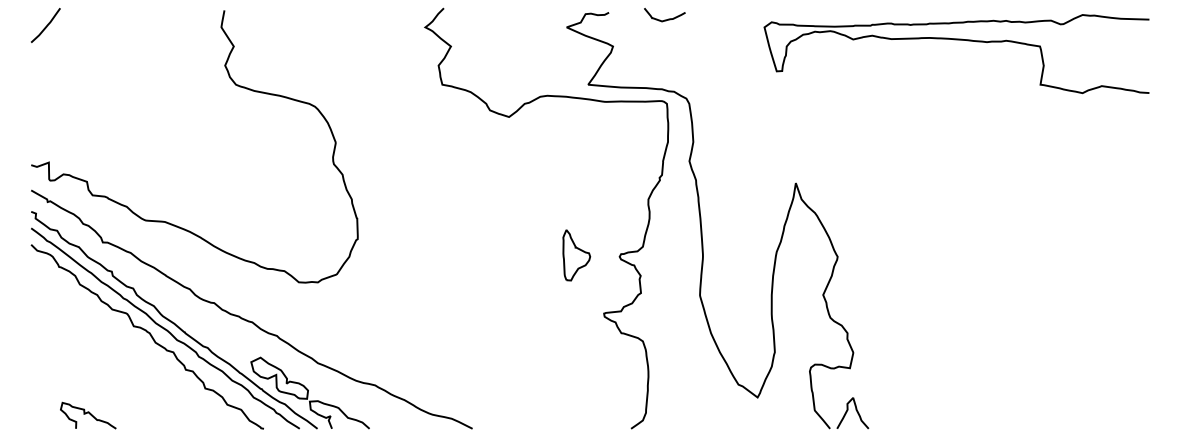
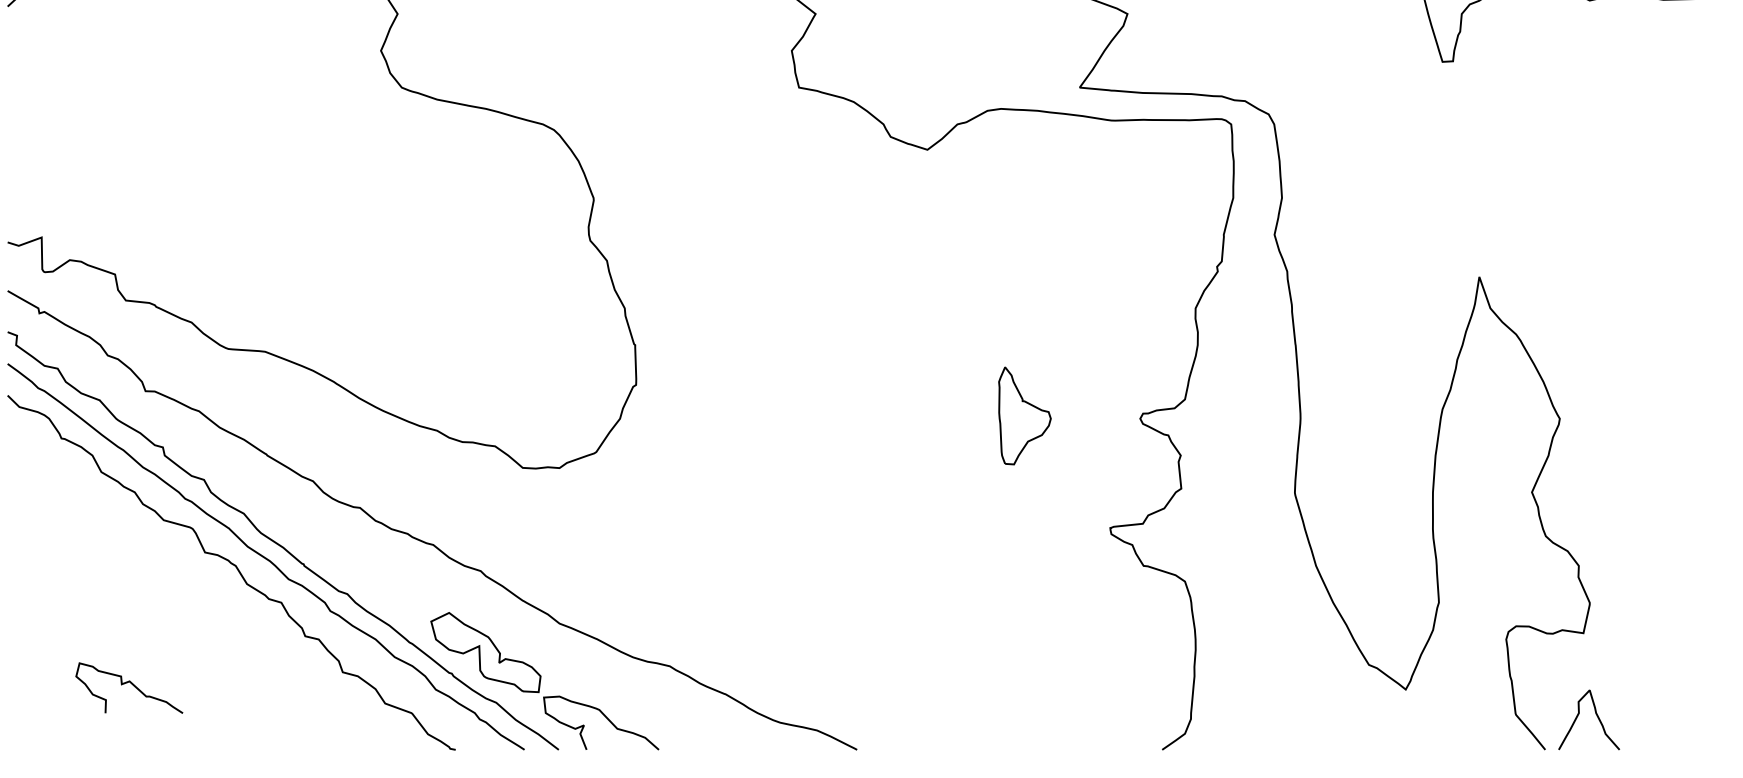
part: (576, 255) -> (1024, 416), moved
curve: (89, 414) -> (131, 685), moved

